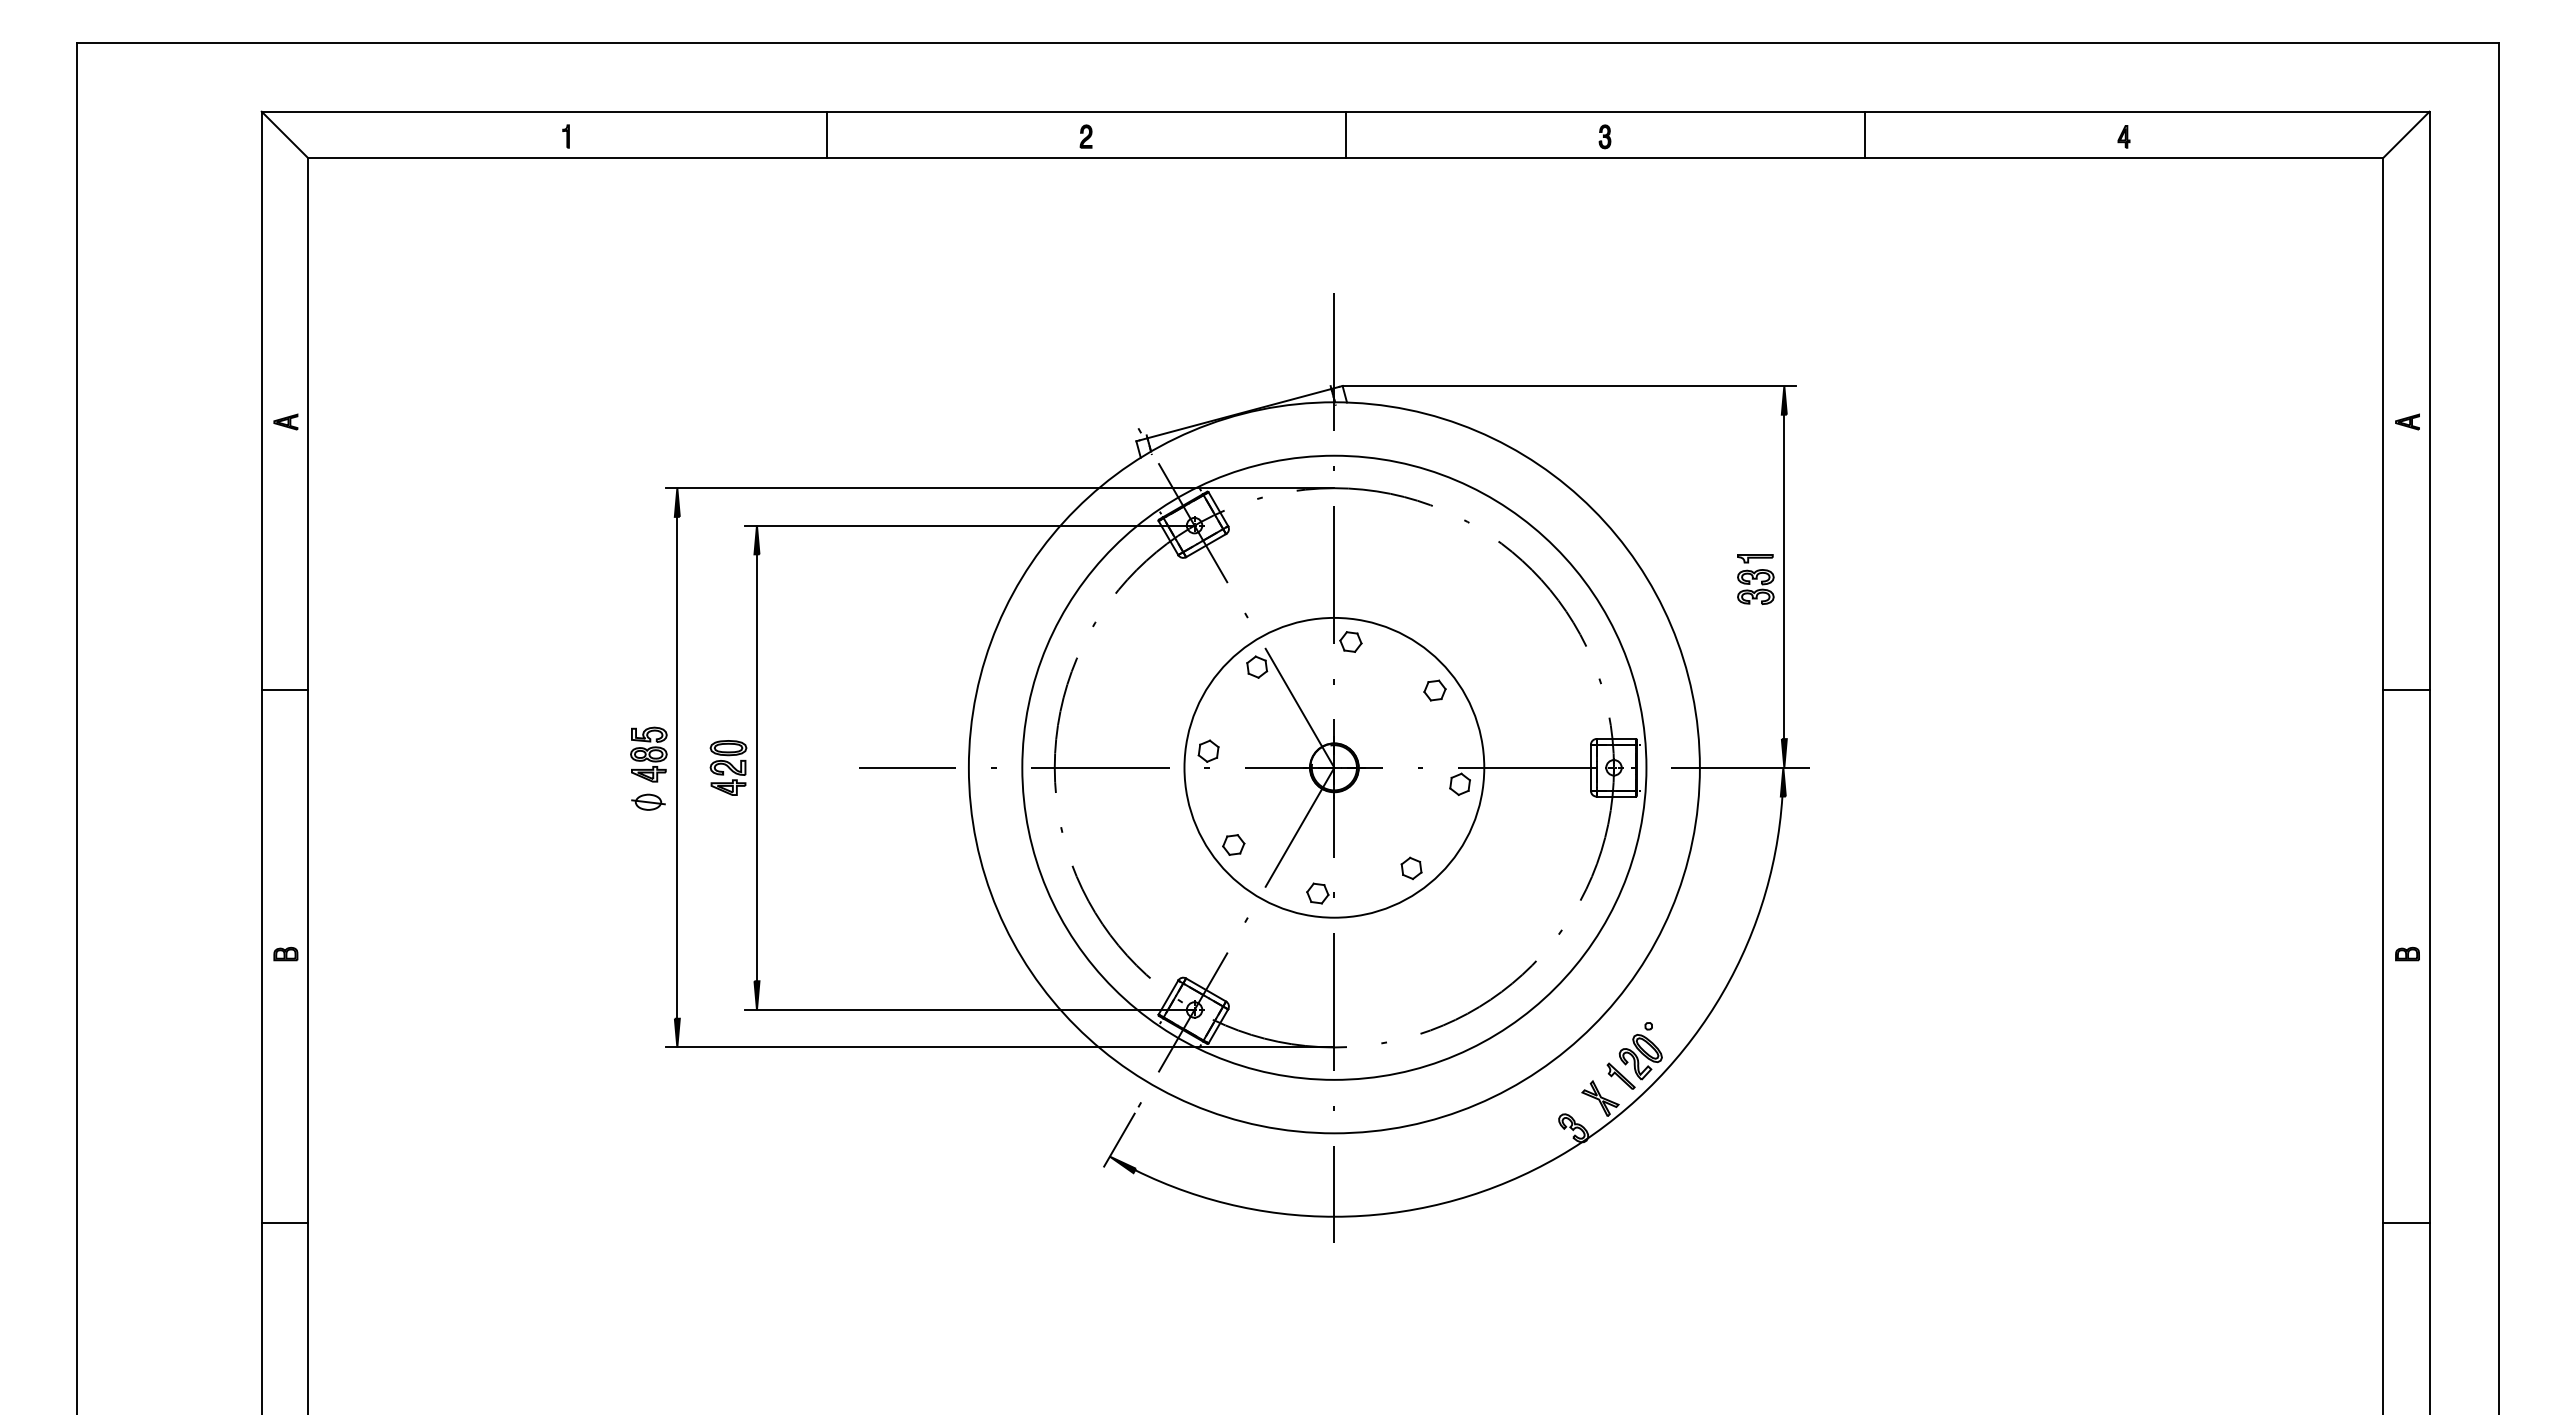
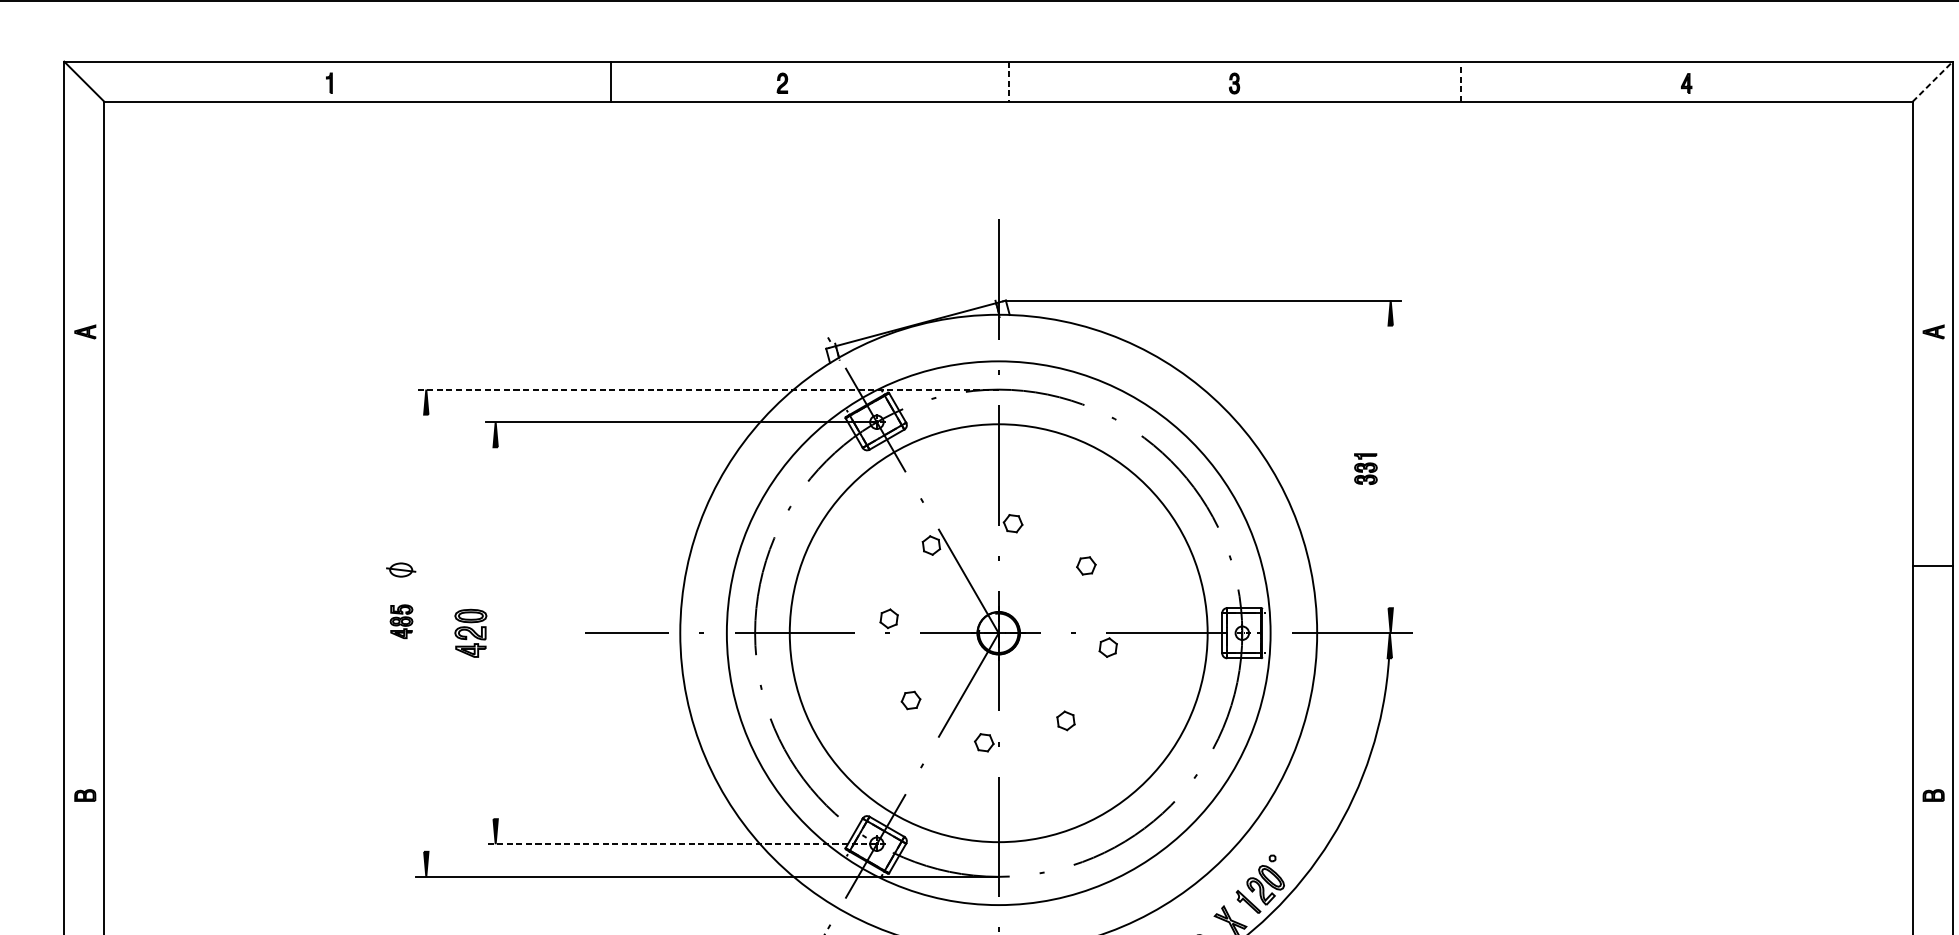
line: (826, 134) -> (610, 81), moved
line: (1864, 134) -> (1460, 81), solid -> dashed
line: (2406, 134) -> (1932, 81), solid -> dashed
line: (1345, 135) -> (1008, 82), solid -> dashed
line: (999, 488) -> (706, 389), solid -> dashed
line: (1784, 576) -> (1390, 466), removed
part: (1755, 579) -> (1365, 469), size x0.7
line: (284, 690) -> (84, 565), removed
part: (648, 754) -> (401, 621), size x0.7
line: (677, 767) -> (426, 632), removed
line: (756, 767) -> (495, 632), removed
circle: (1334, 767) -> (998, 632), size x1.6
part: (648, 801) -> (401, 569), moved
line: (970, 1009) -> (681, 843), solid -> dashed

